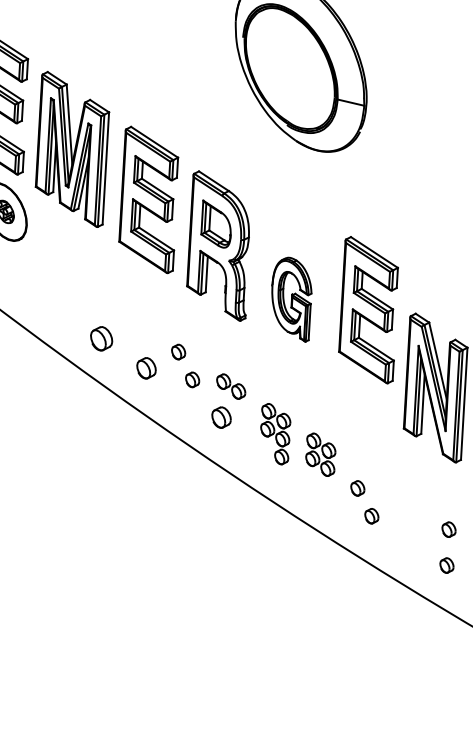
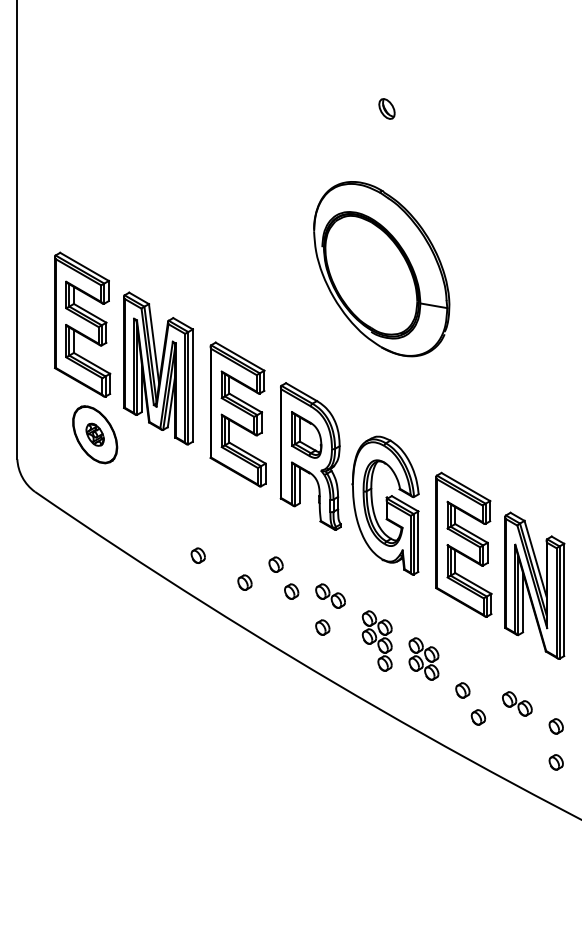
part: (291, 299) -> (385, 505), size x1.67
part: (368, 309) -> (463, 544), moved
part: (100, 338) -> (197, 555), size x0.62
part: (146, 368) -> (244, 582), size x0.71
part: (221, 417) -> (322, 627), size x0.71
part: (411, 504) -> (517, 703), added

